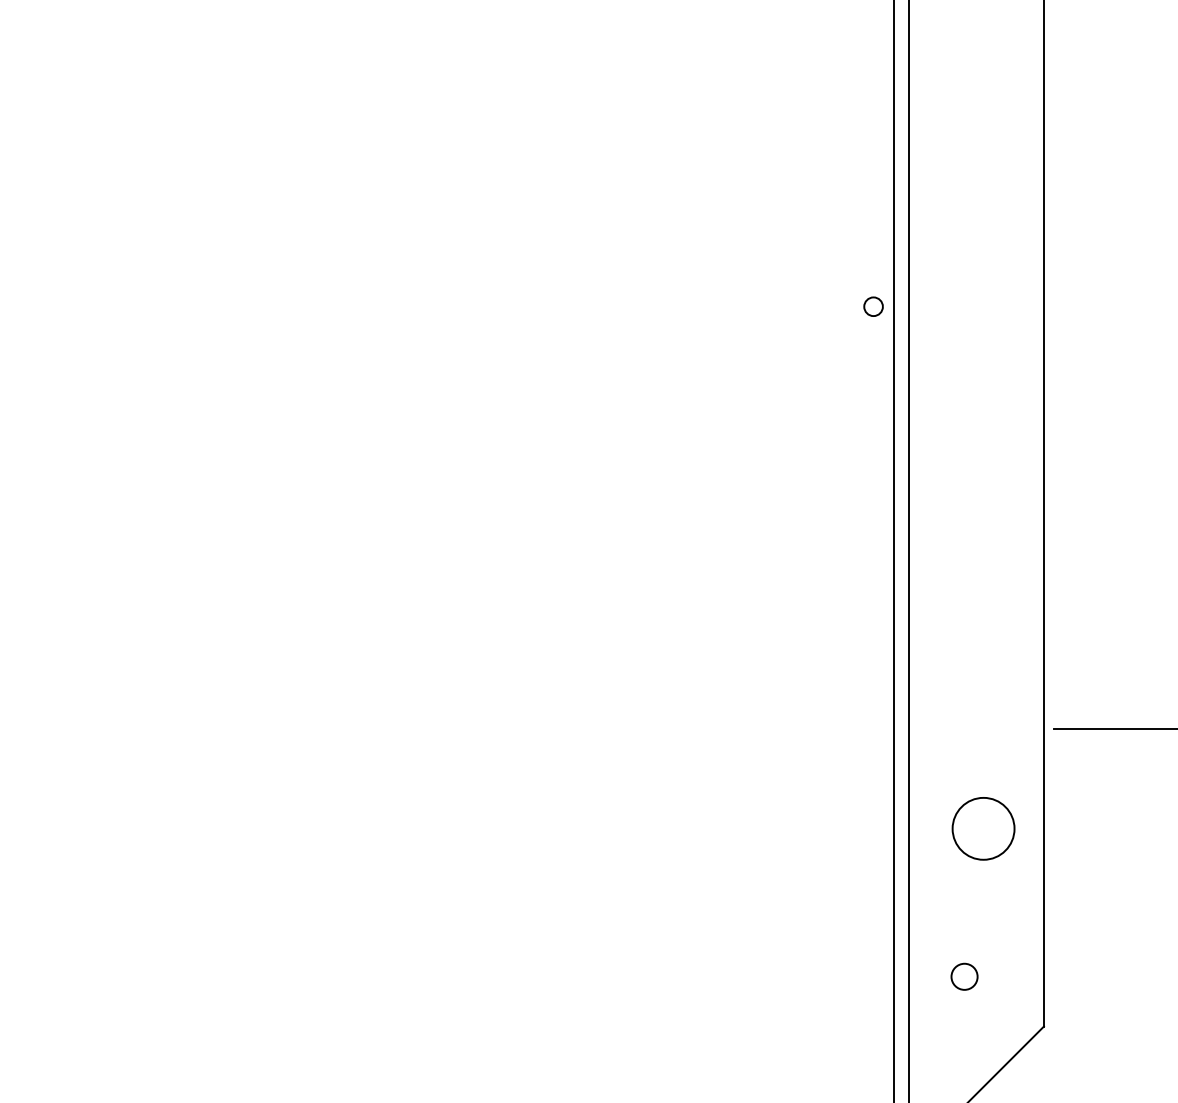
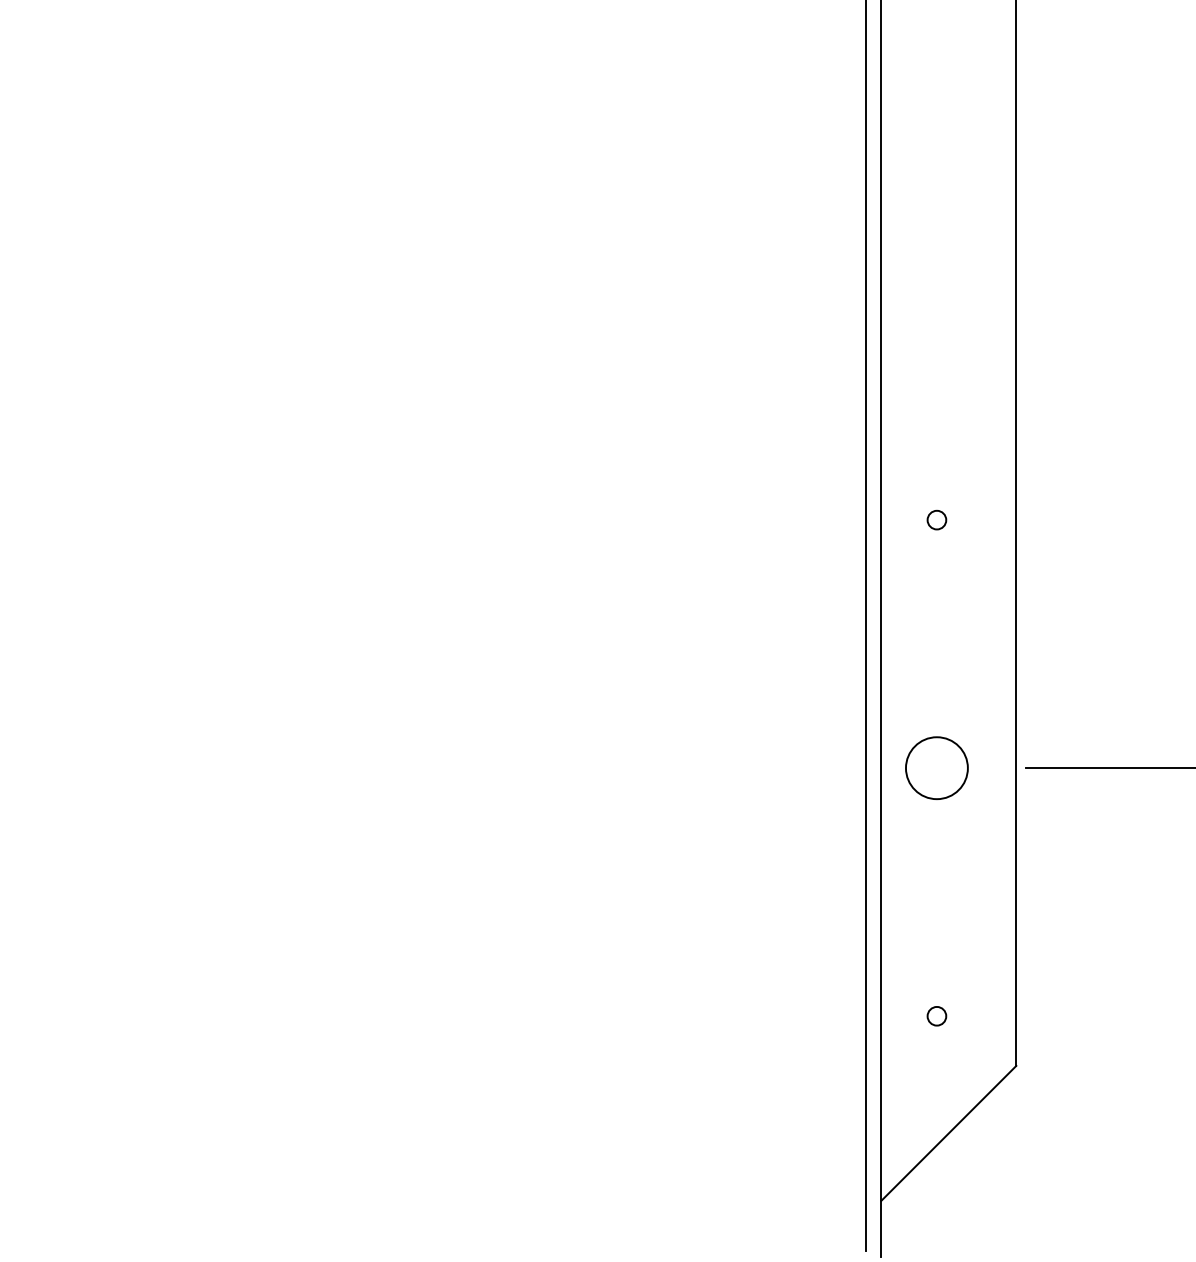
circle: (873, 306) -> (936, 519), moved
circle: (983, 828) -> (936, 767), moved
circle: (964, 977) -> (936, 1016), size x0.71

